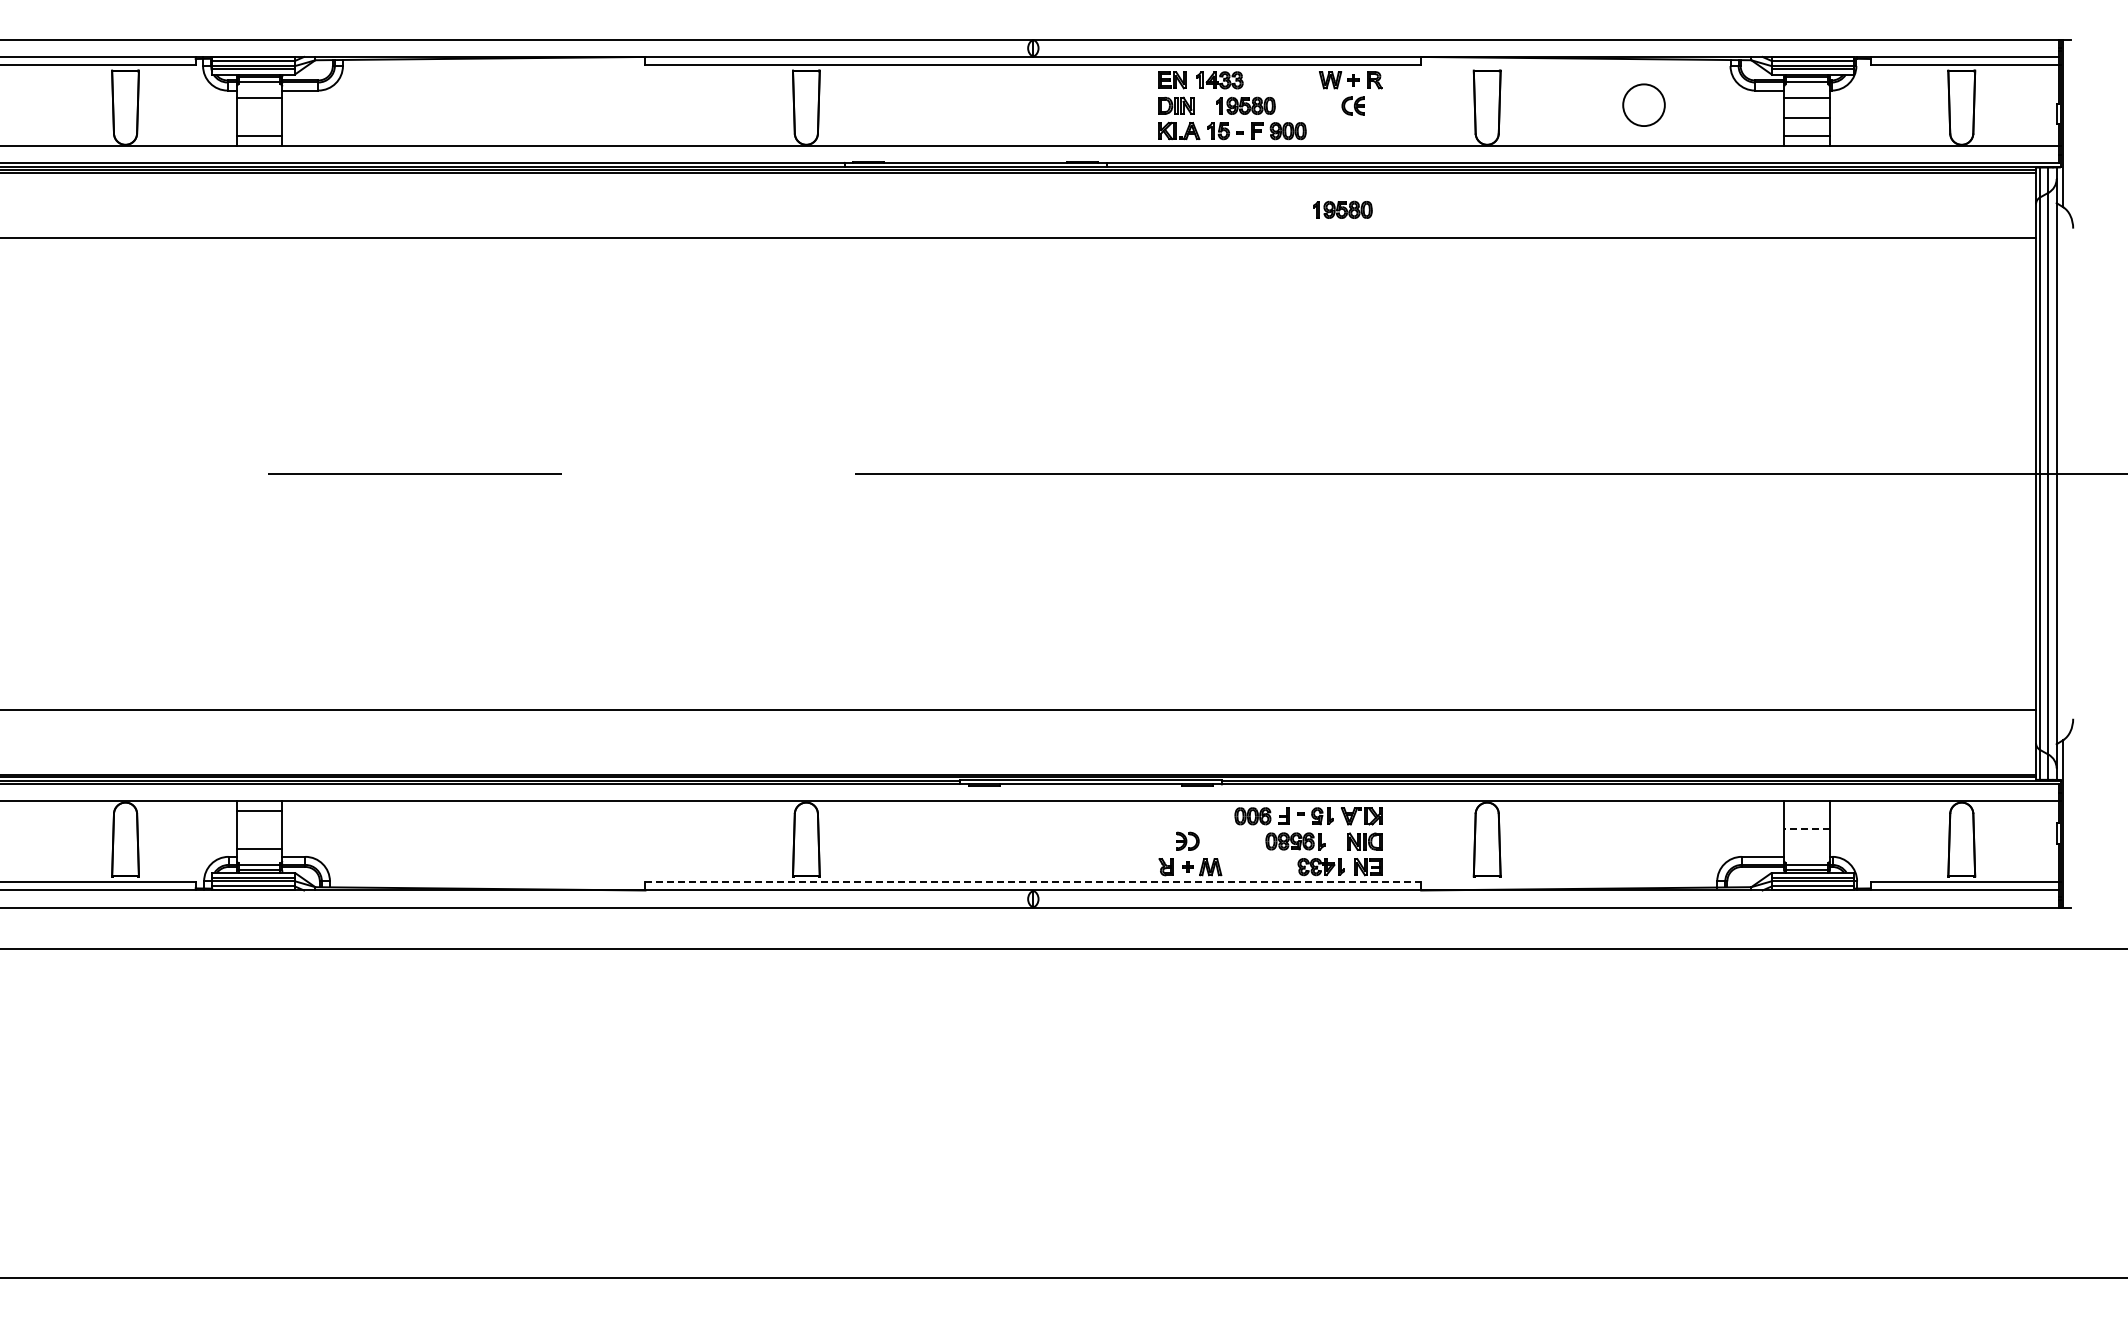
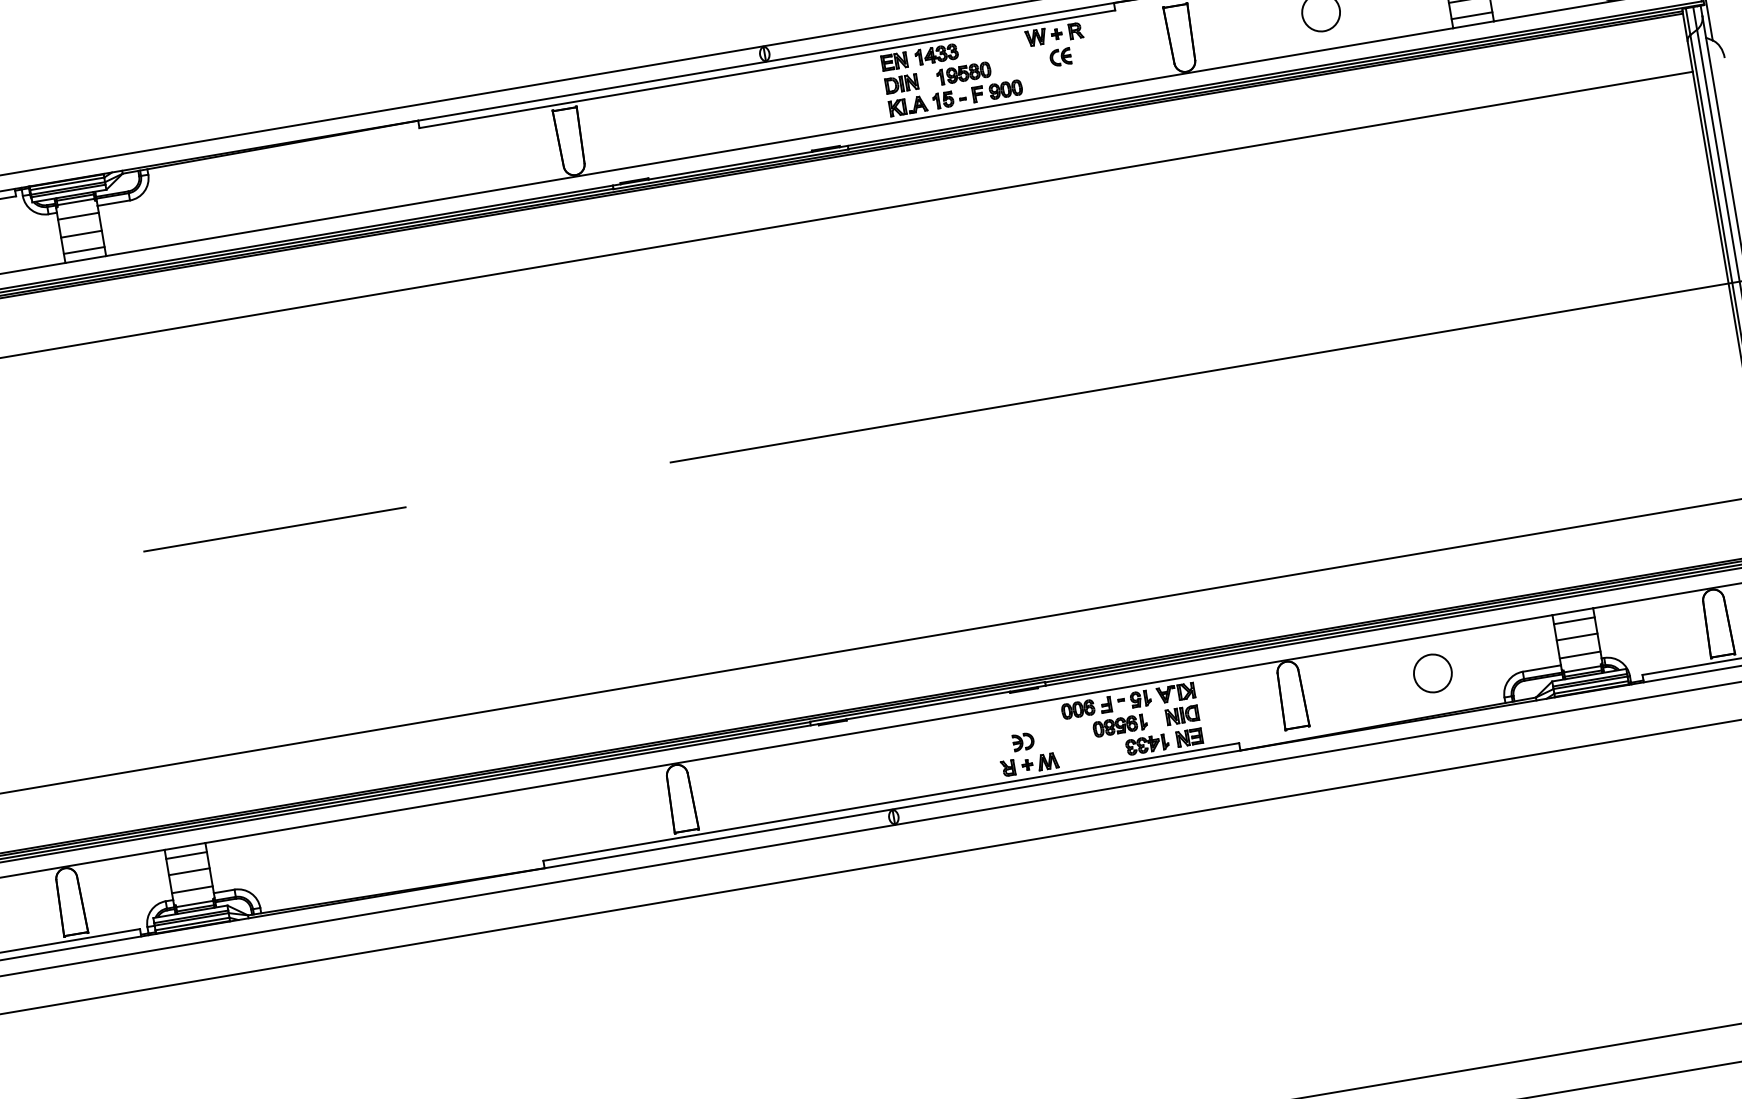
line: (259, 118) -> (81, 234), added
part: (1342, 209) -> (1066, 151), removed
line: (1806, 811) -> (1573, 621), added
line: (259, 829) -> (189, 872), added
line: (1807, 829) -> (1577, 637), dashed -> solid
circle: (1643, 841) -> (1432, 672), added
line: (1806, 849) -> (1579, 655), added
line: (1033, 882) -> (891, 802), dashed -> solid

